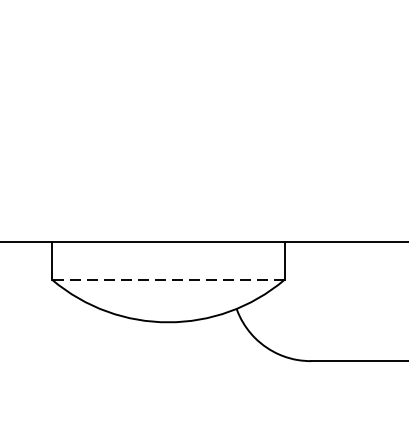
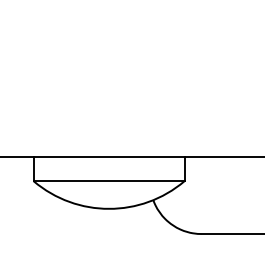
line: (167, 280) -> (108, 181), dashed -> solid

